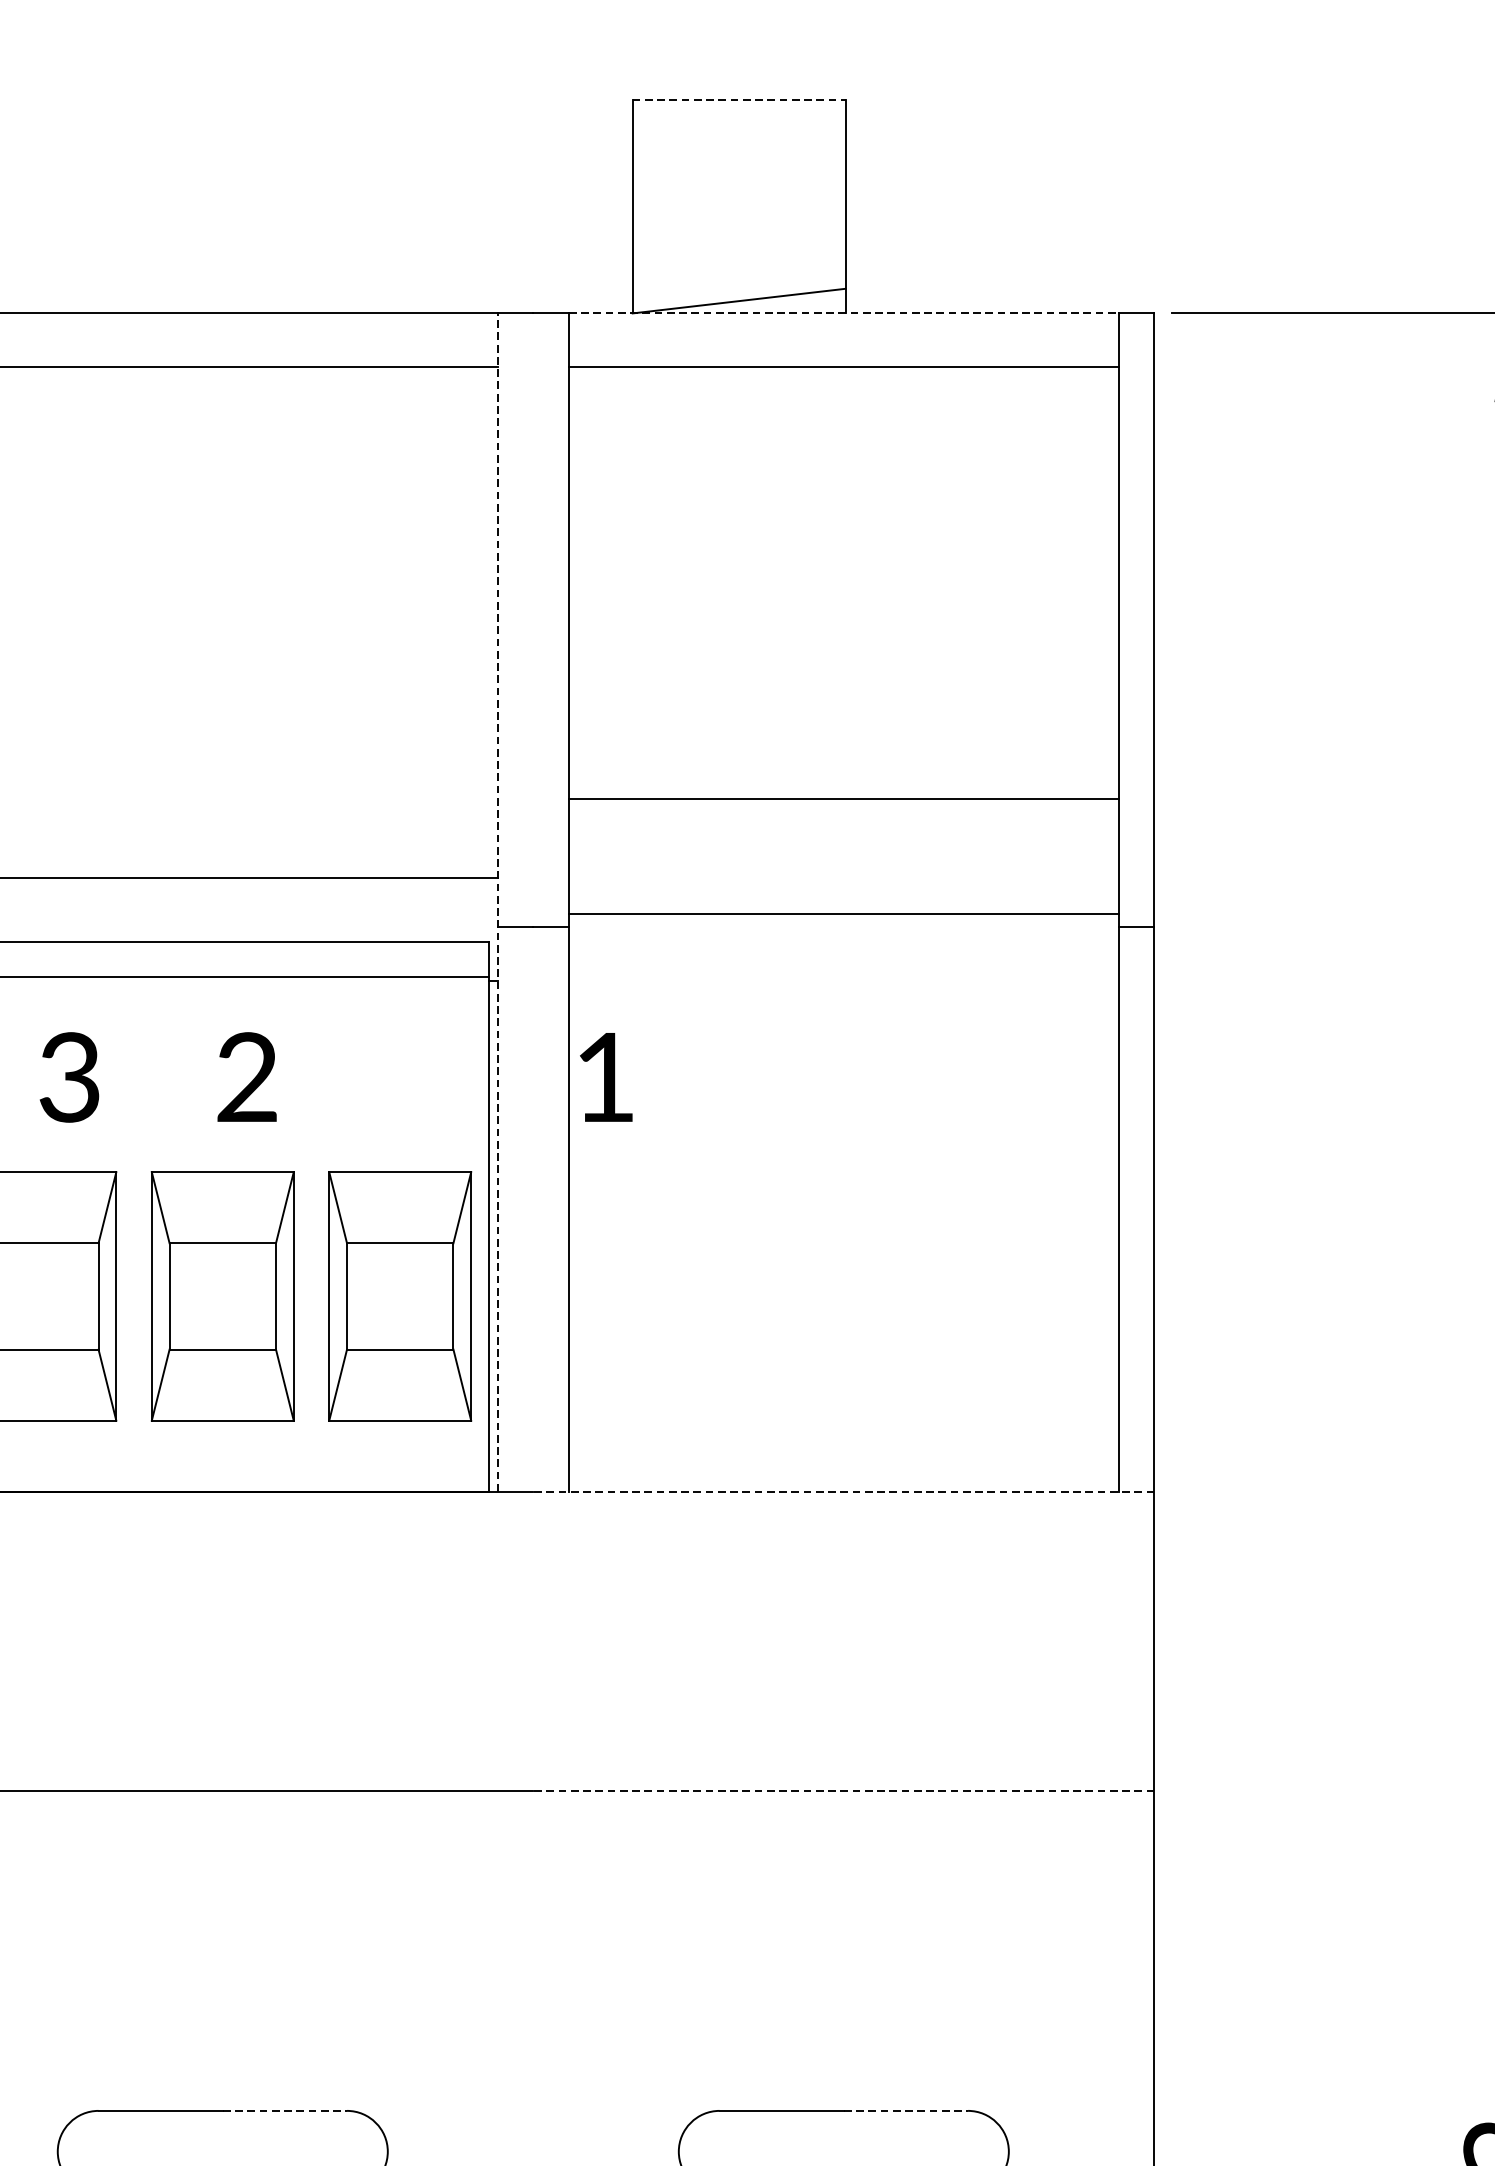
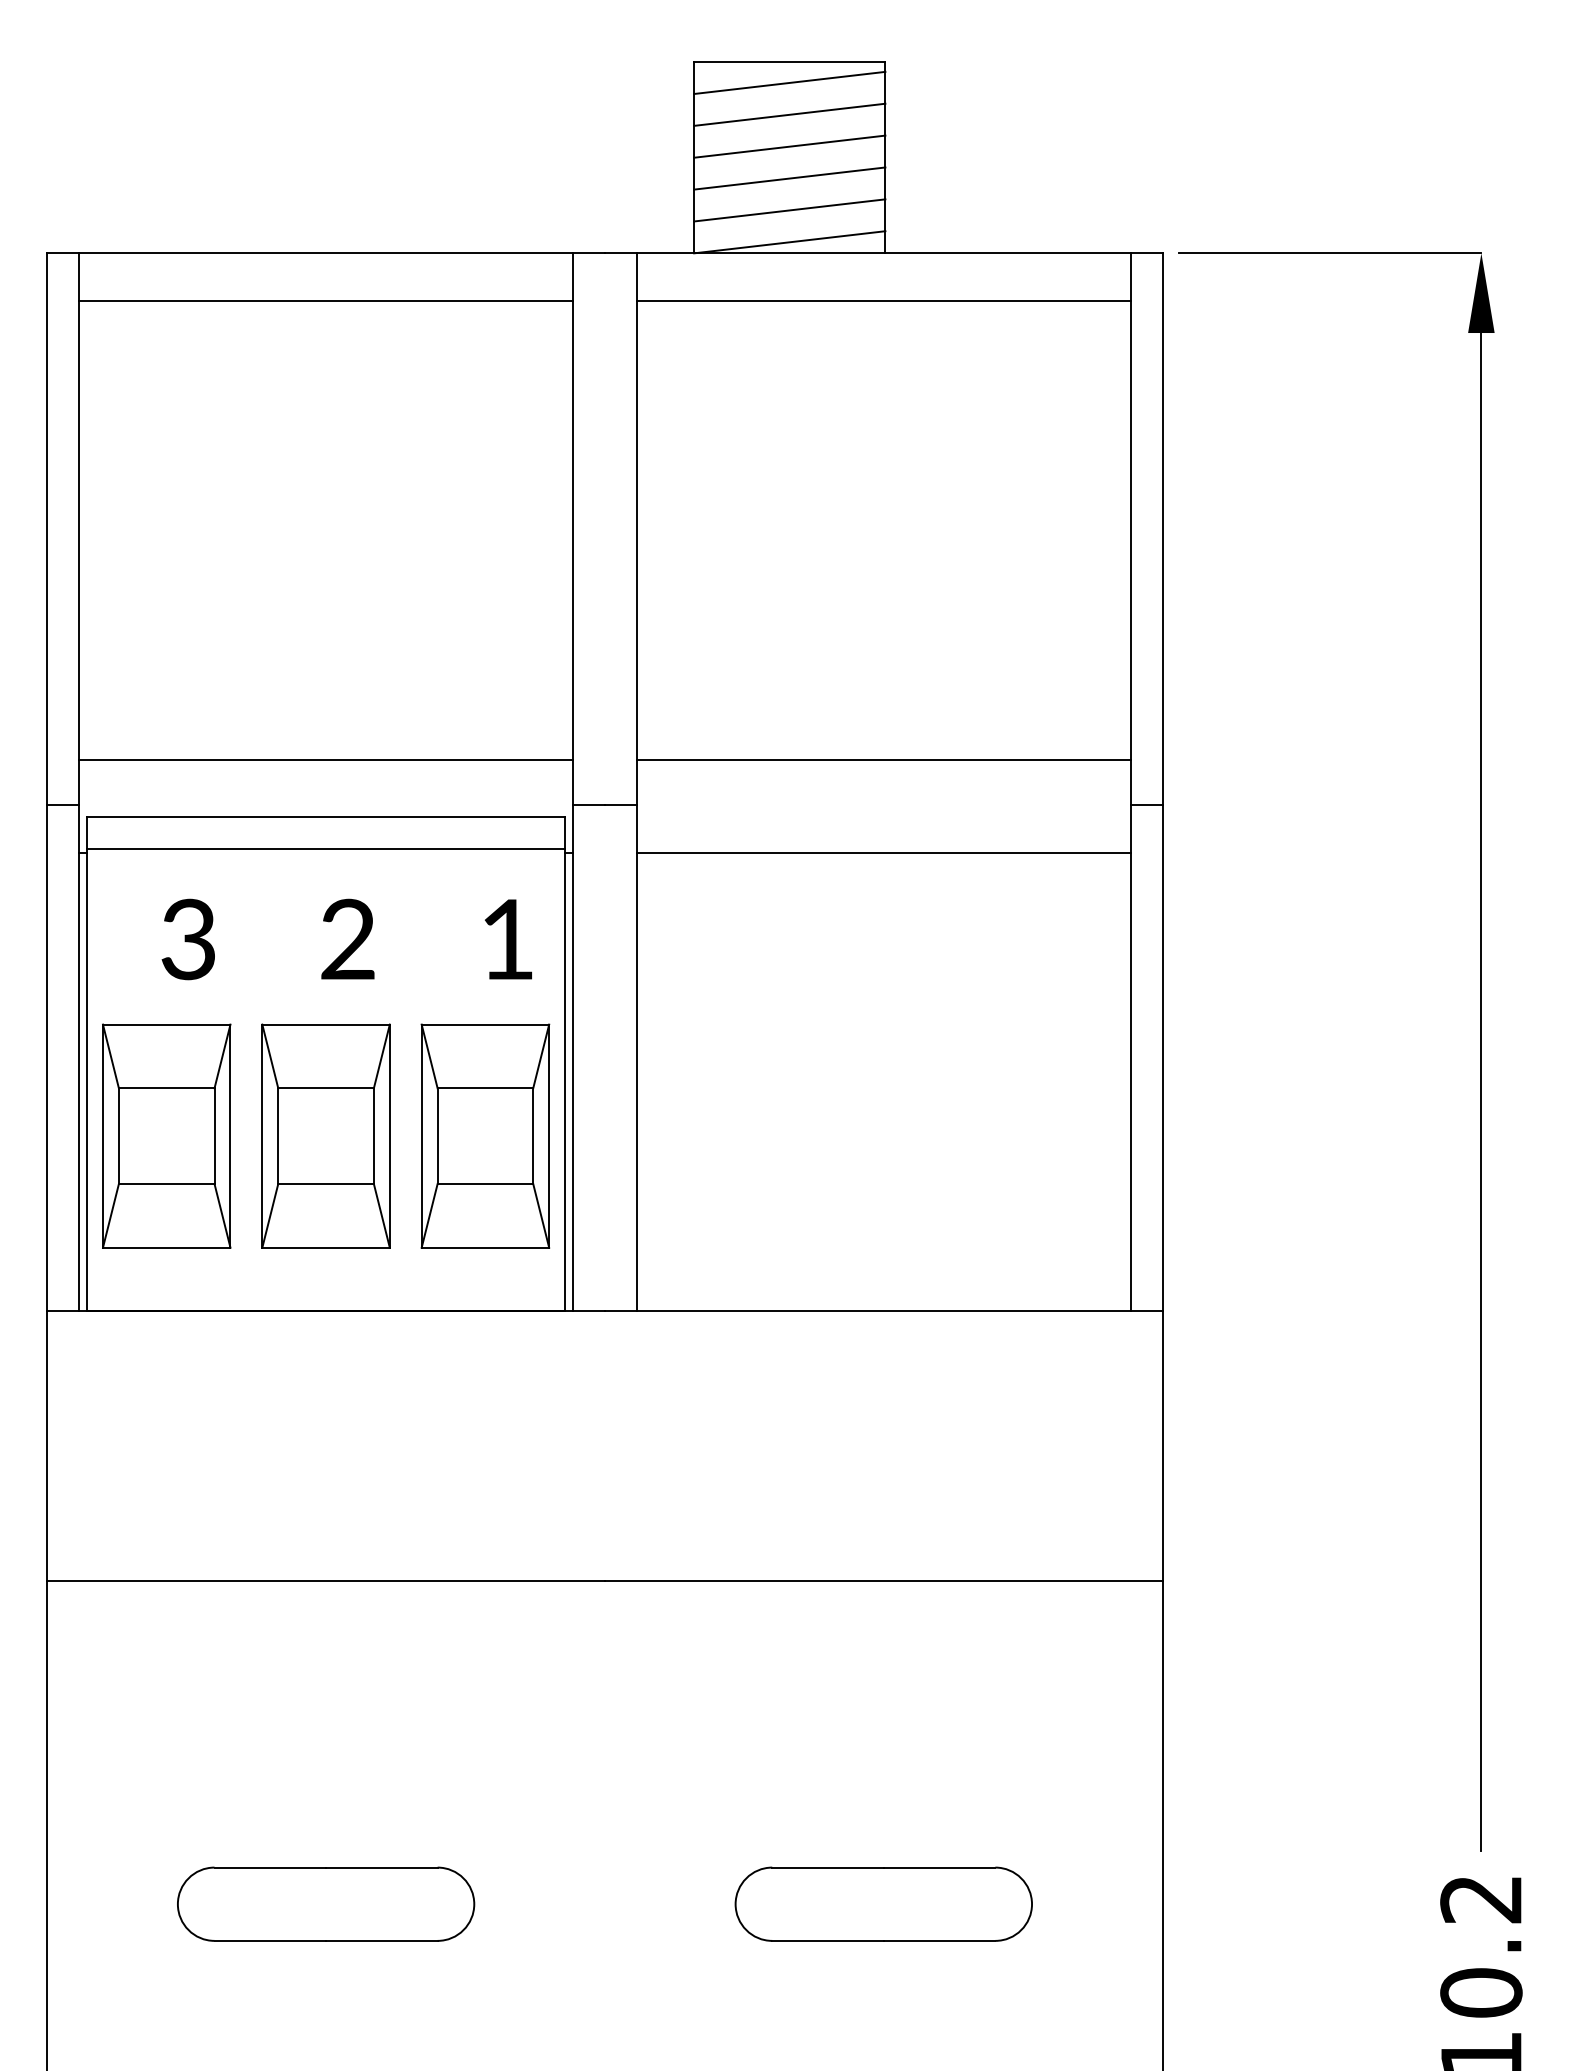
line: (738, 100) -> (789, 62), dashed -> solid
line: (738, 123) -> (789, 82), added
line: (738, 158) -> (789, 114), added
line: (738, 194) -> (789, 146), added
line: (738, 230) -> (789, 178), added
line: (738, 265) -> (789, 210), added
line: (843, 313) -> (883, 253), dashed -> solid
line: (843, 799) -> (883, 760), moved
line: (498, 901) -> (573, 781), dashed -> solid
line: (843, 913) -> (883, 852), moved
text: (606, 1077) -> (508, 939), moved
line: (843, 1491) -> (883, 1311), dashed -> solid
line: (843, 1791) -> (883, 1580), dashed -> solid
line: (284, 2110) -> (381, 1867), dashed -> solid
line: (905, 2110) -> (939, 1867), dashed -> solid

